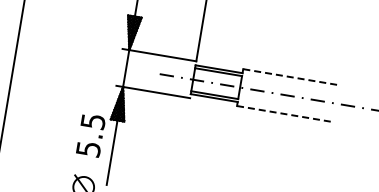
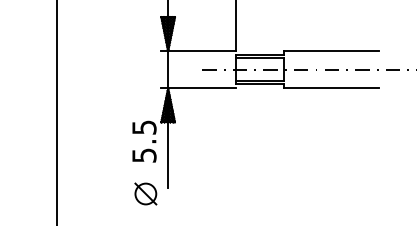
line: (290, 77) -> (331, 51), dashed -> solid
line: (284, 113) -> (331, 88), dashed -> solid

